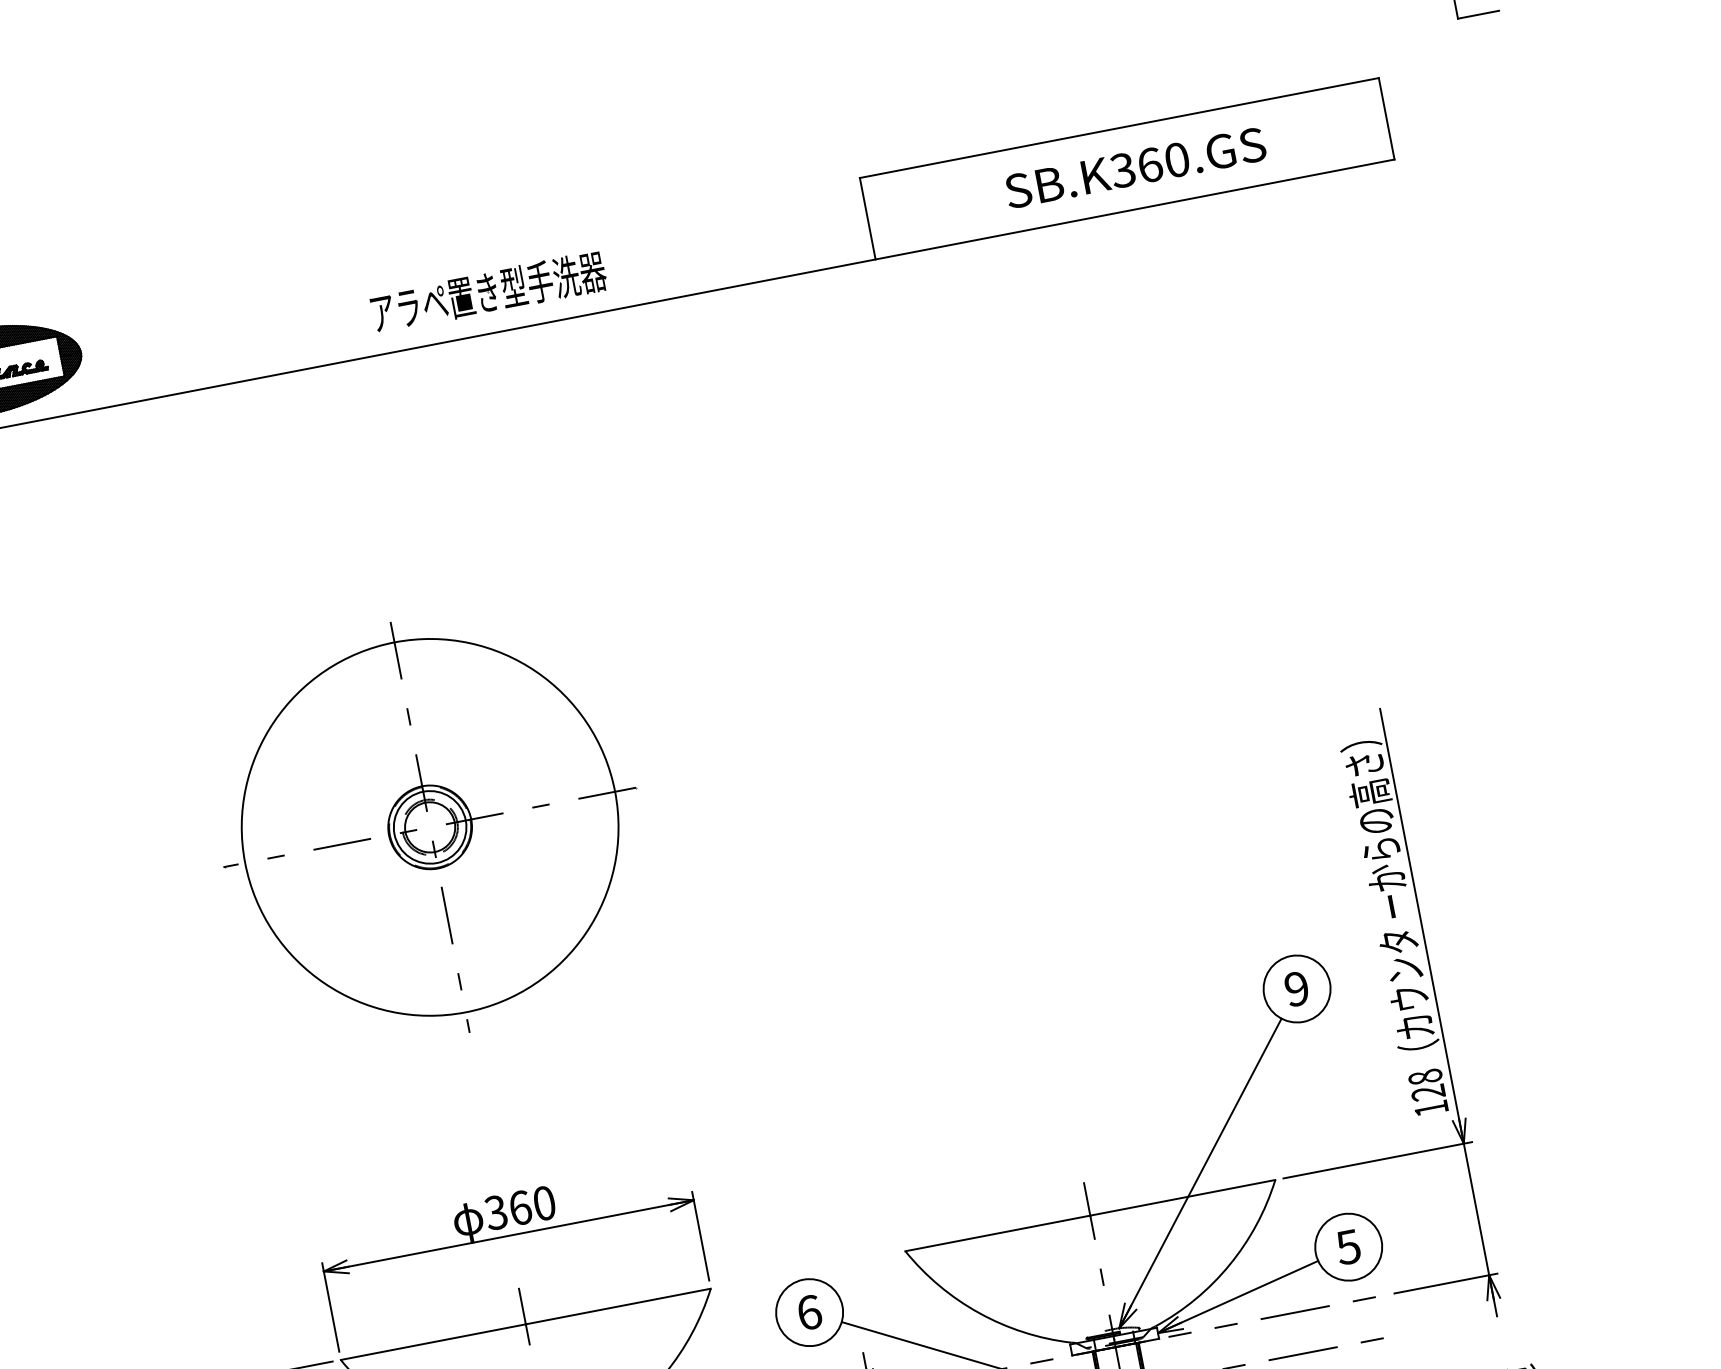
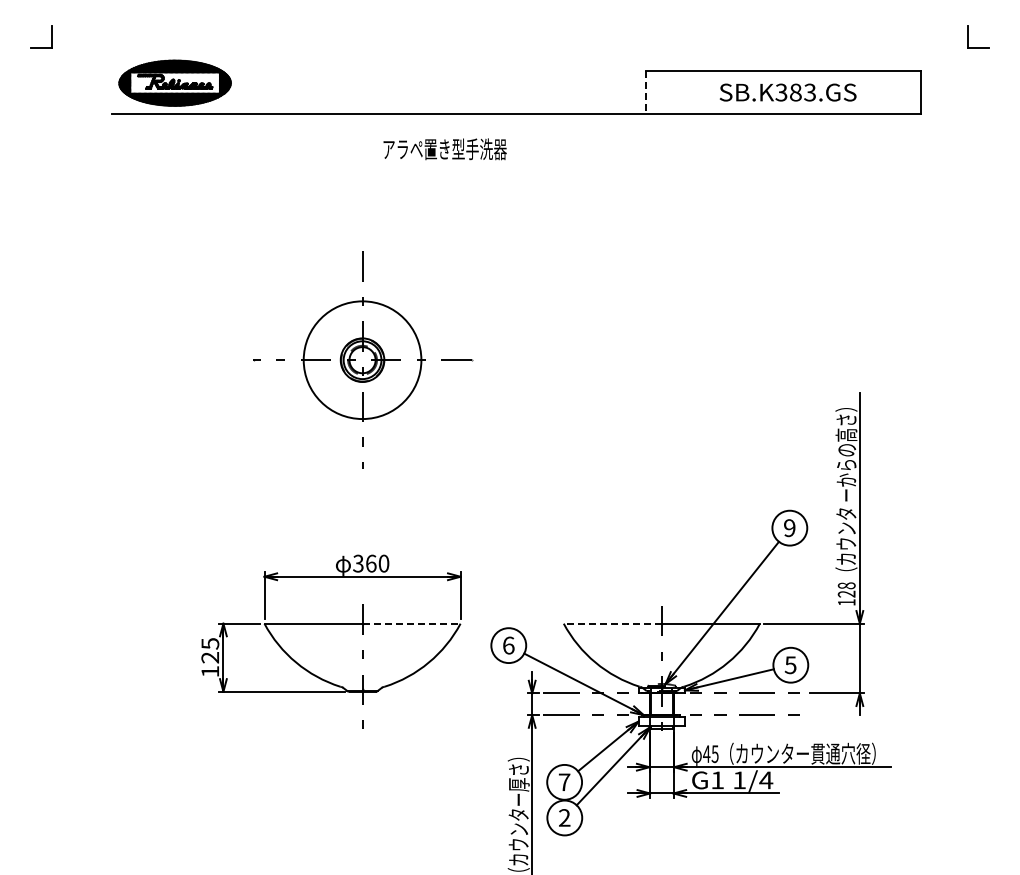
text: (1164, 162) -> (803, 92), SB.K360.GS -> SB.K383.GS
line: (868, 219) -> (646, 92), solid -> dashed
part: (487, 292) -> (444, 149), moved
circle: (430, 827) -> (362, 360), size x0.6
line: (997, 1233) -> (612, 623), solid -> dashed
line: (619, 1305) -> (412, 623), solid -> dashed

